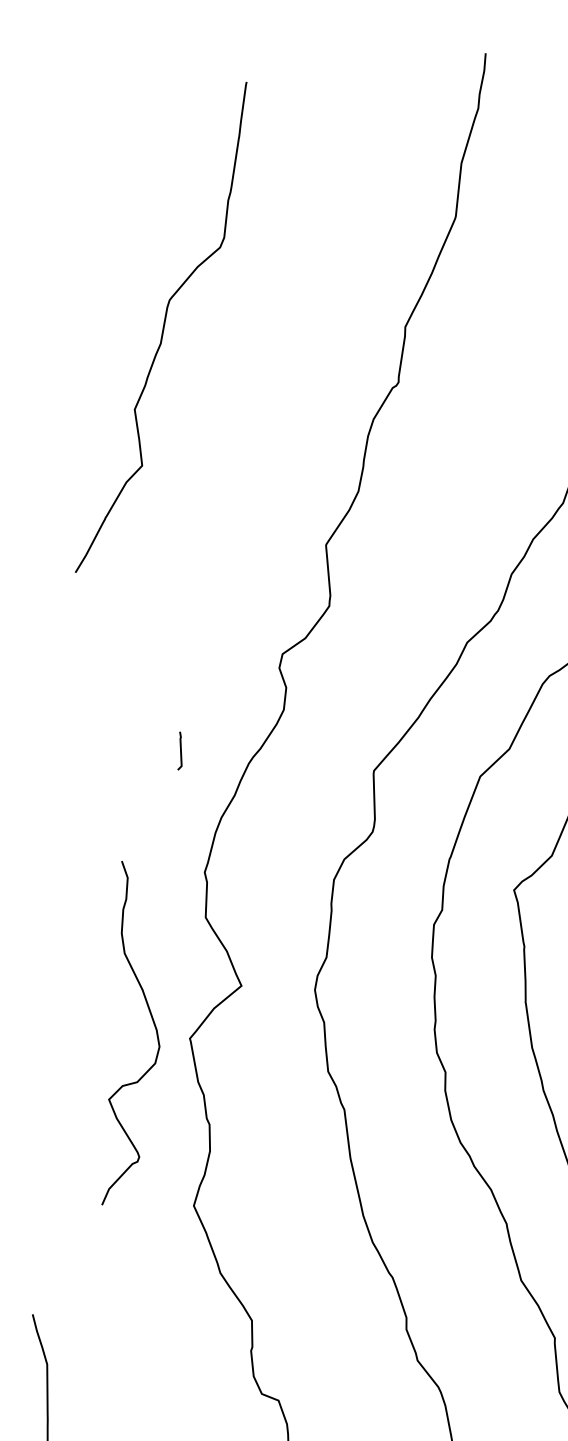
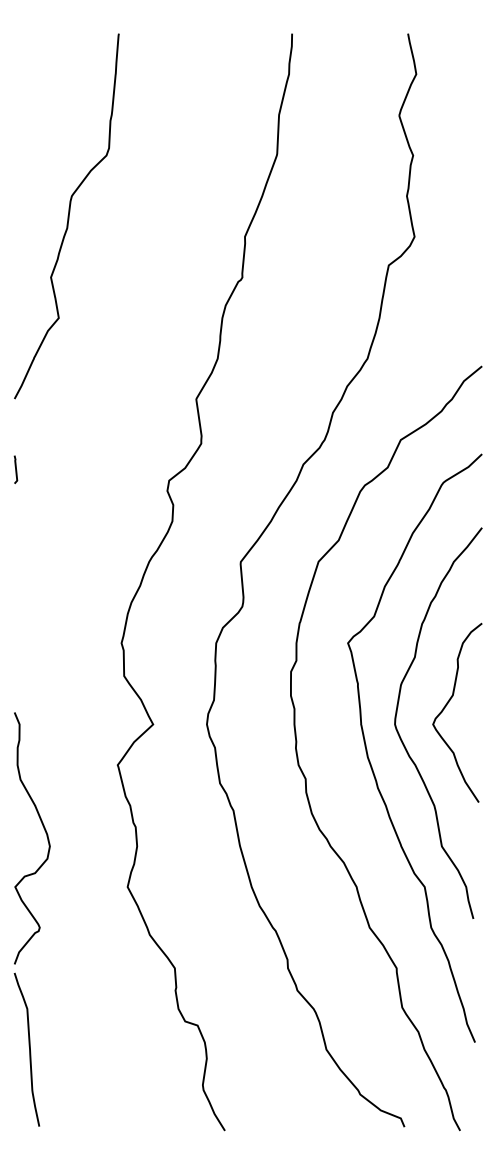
curve: (162, 327) -> (67, 216), moved
line: (180, 750) -> (15, 469), moved
curve: (154, 1028) -> (45, 833), moved

